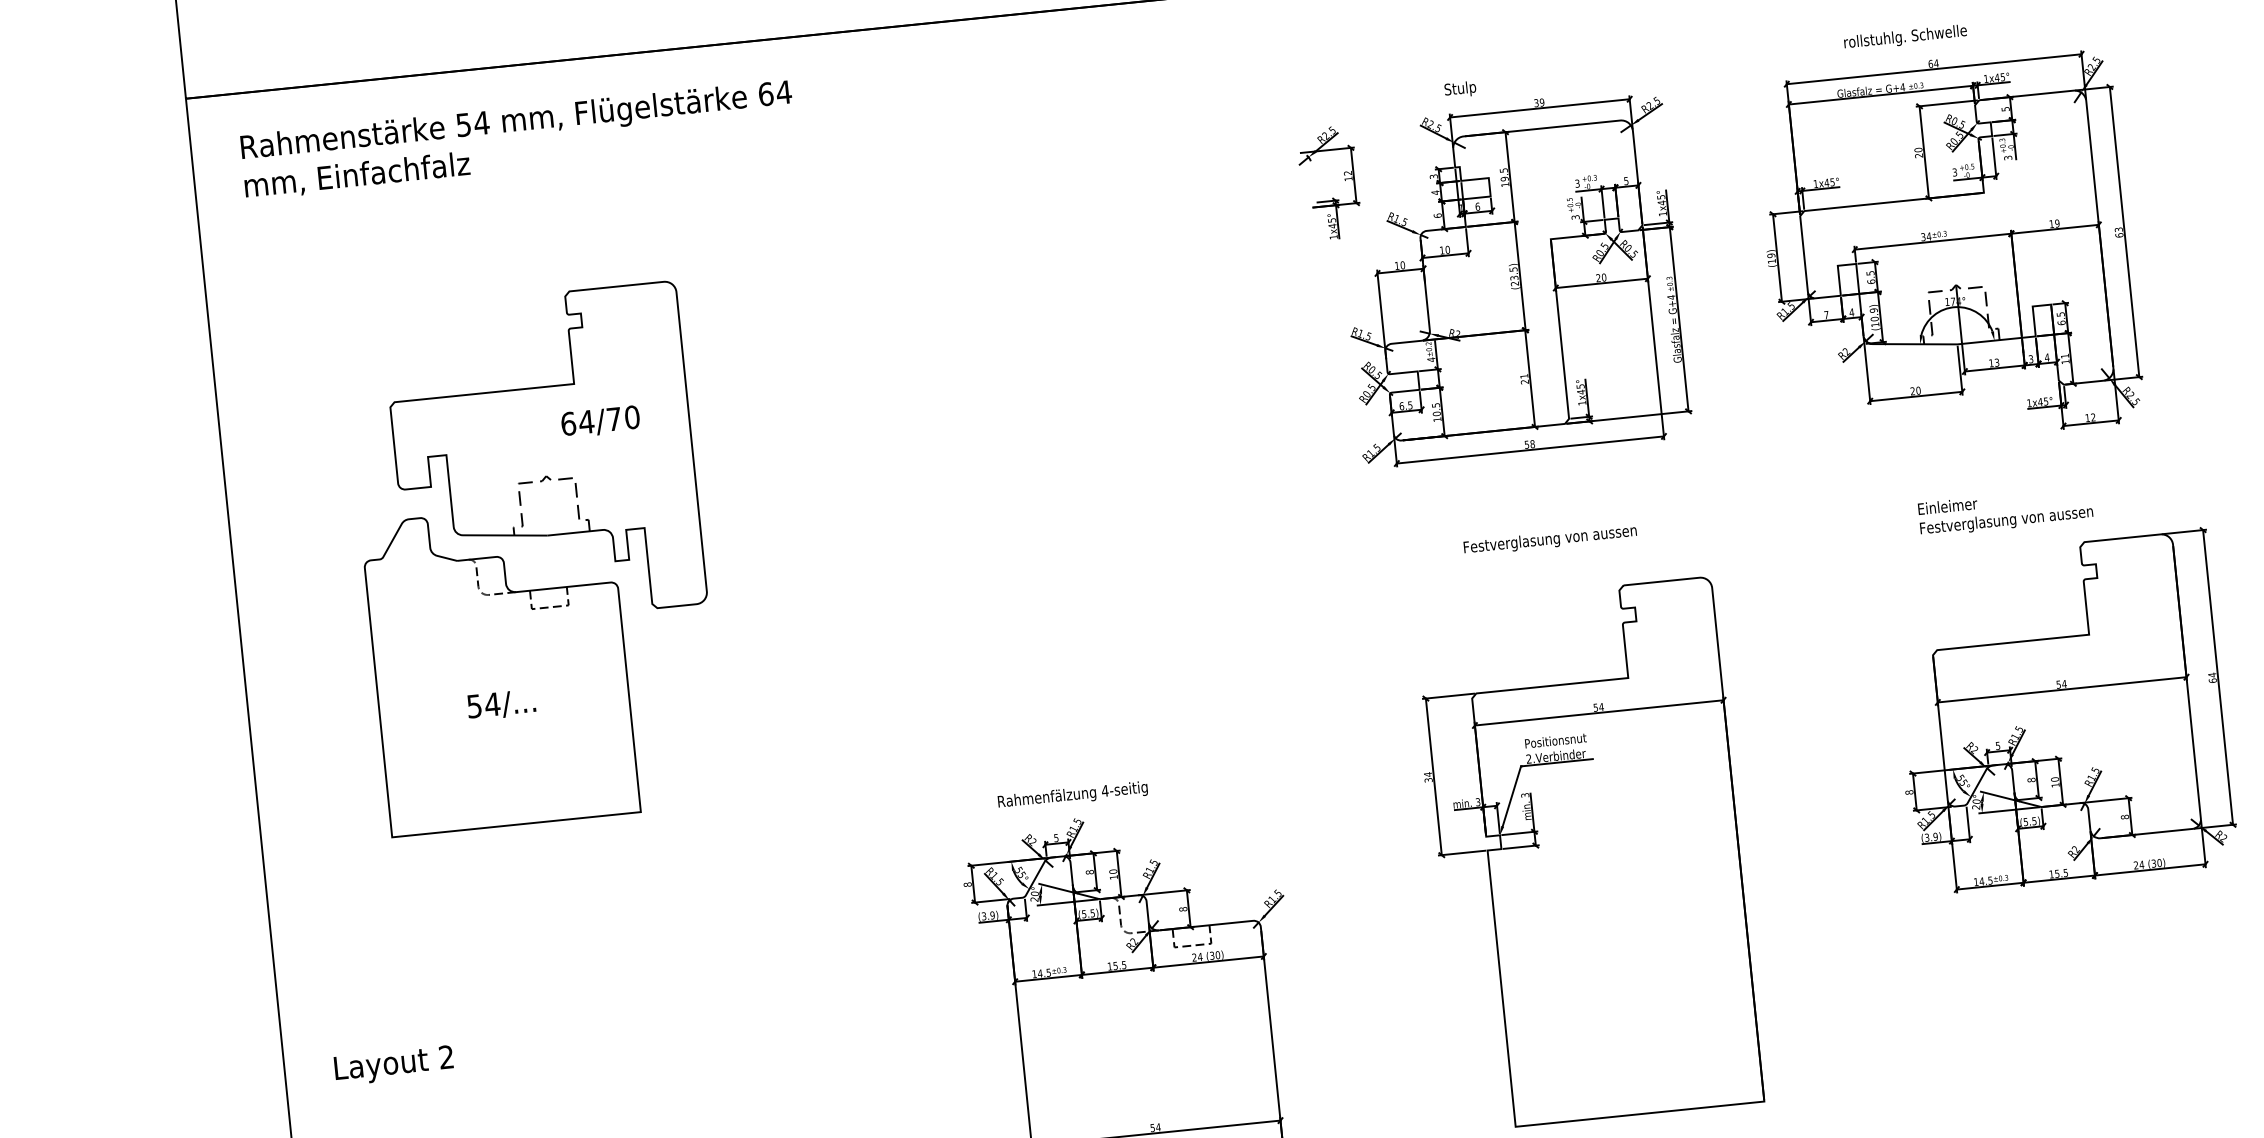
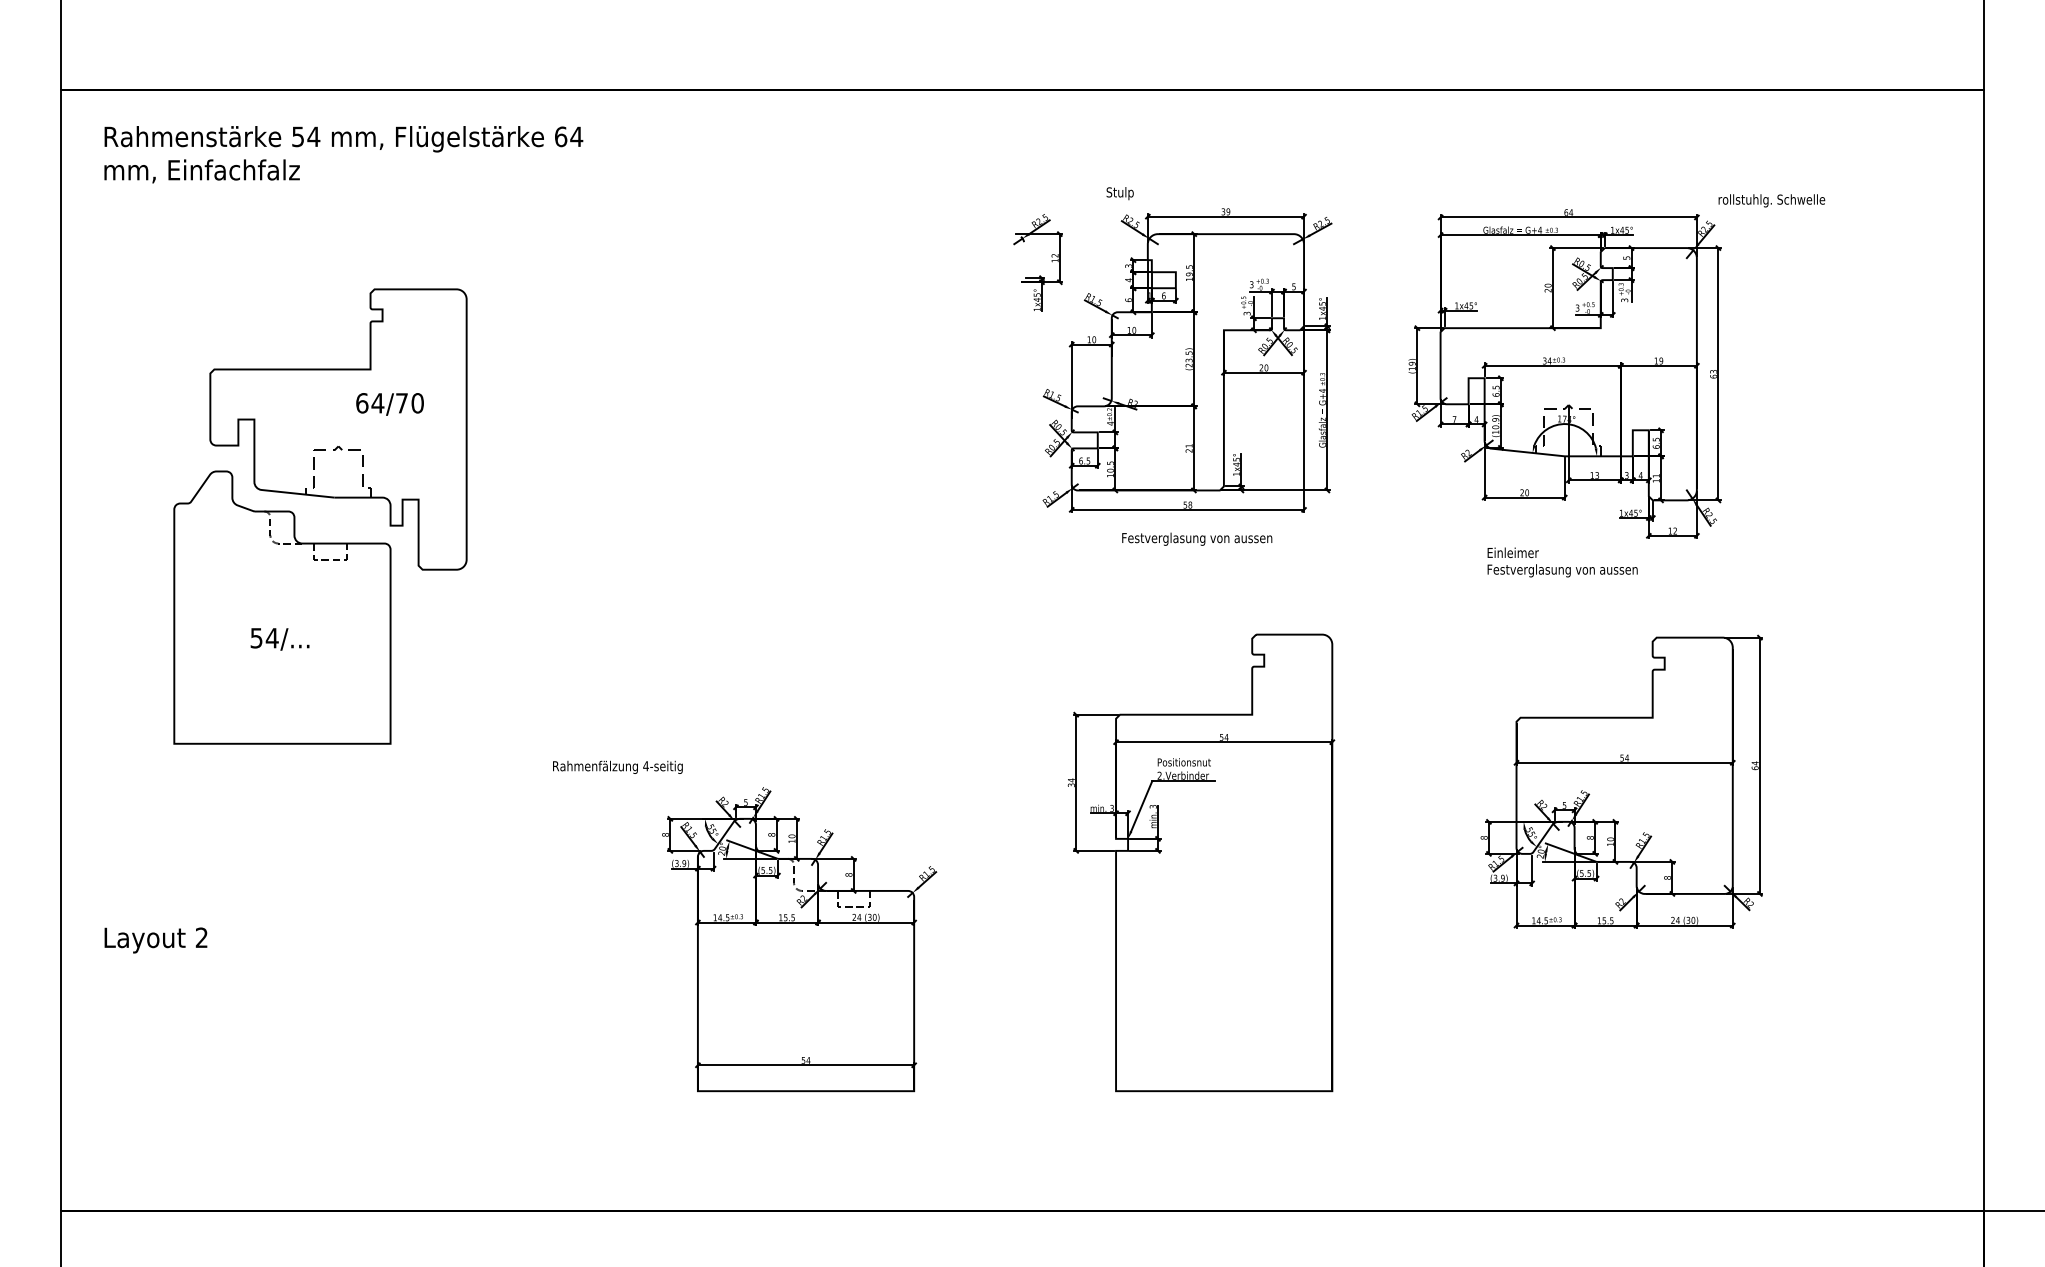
text: (1905, 37) -> (1771, 200), moved
text: (1459, 89) -> (1119, 193), moved
text: (2005, 511) -> (1562, 562), moved
text: (1550, 539) -> (1197, 538), moved
text: (1072, 794) -> (617, 766), moved

